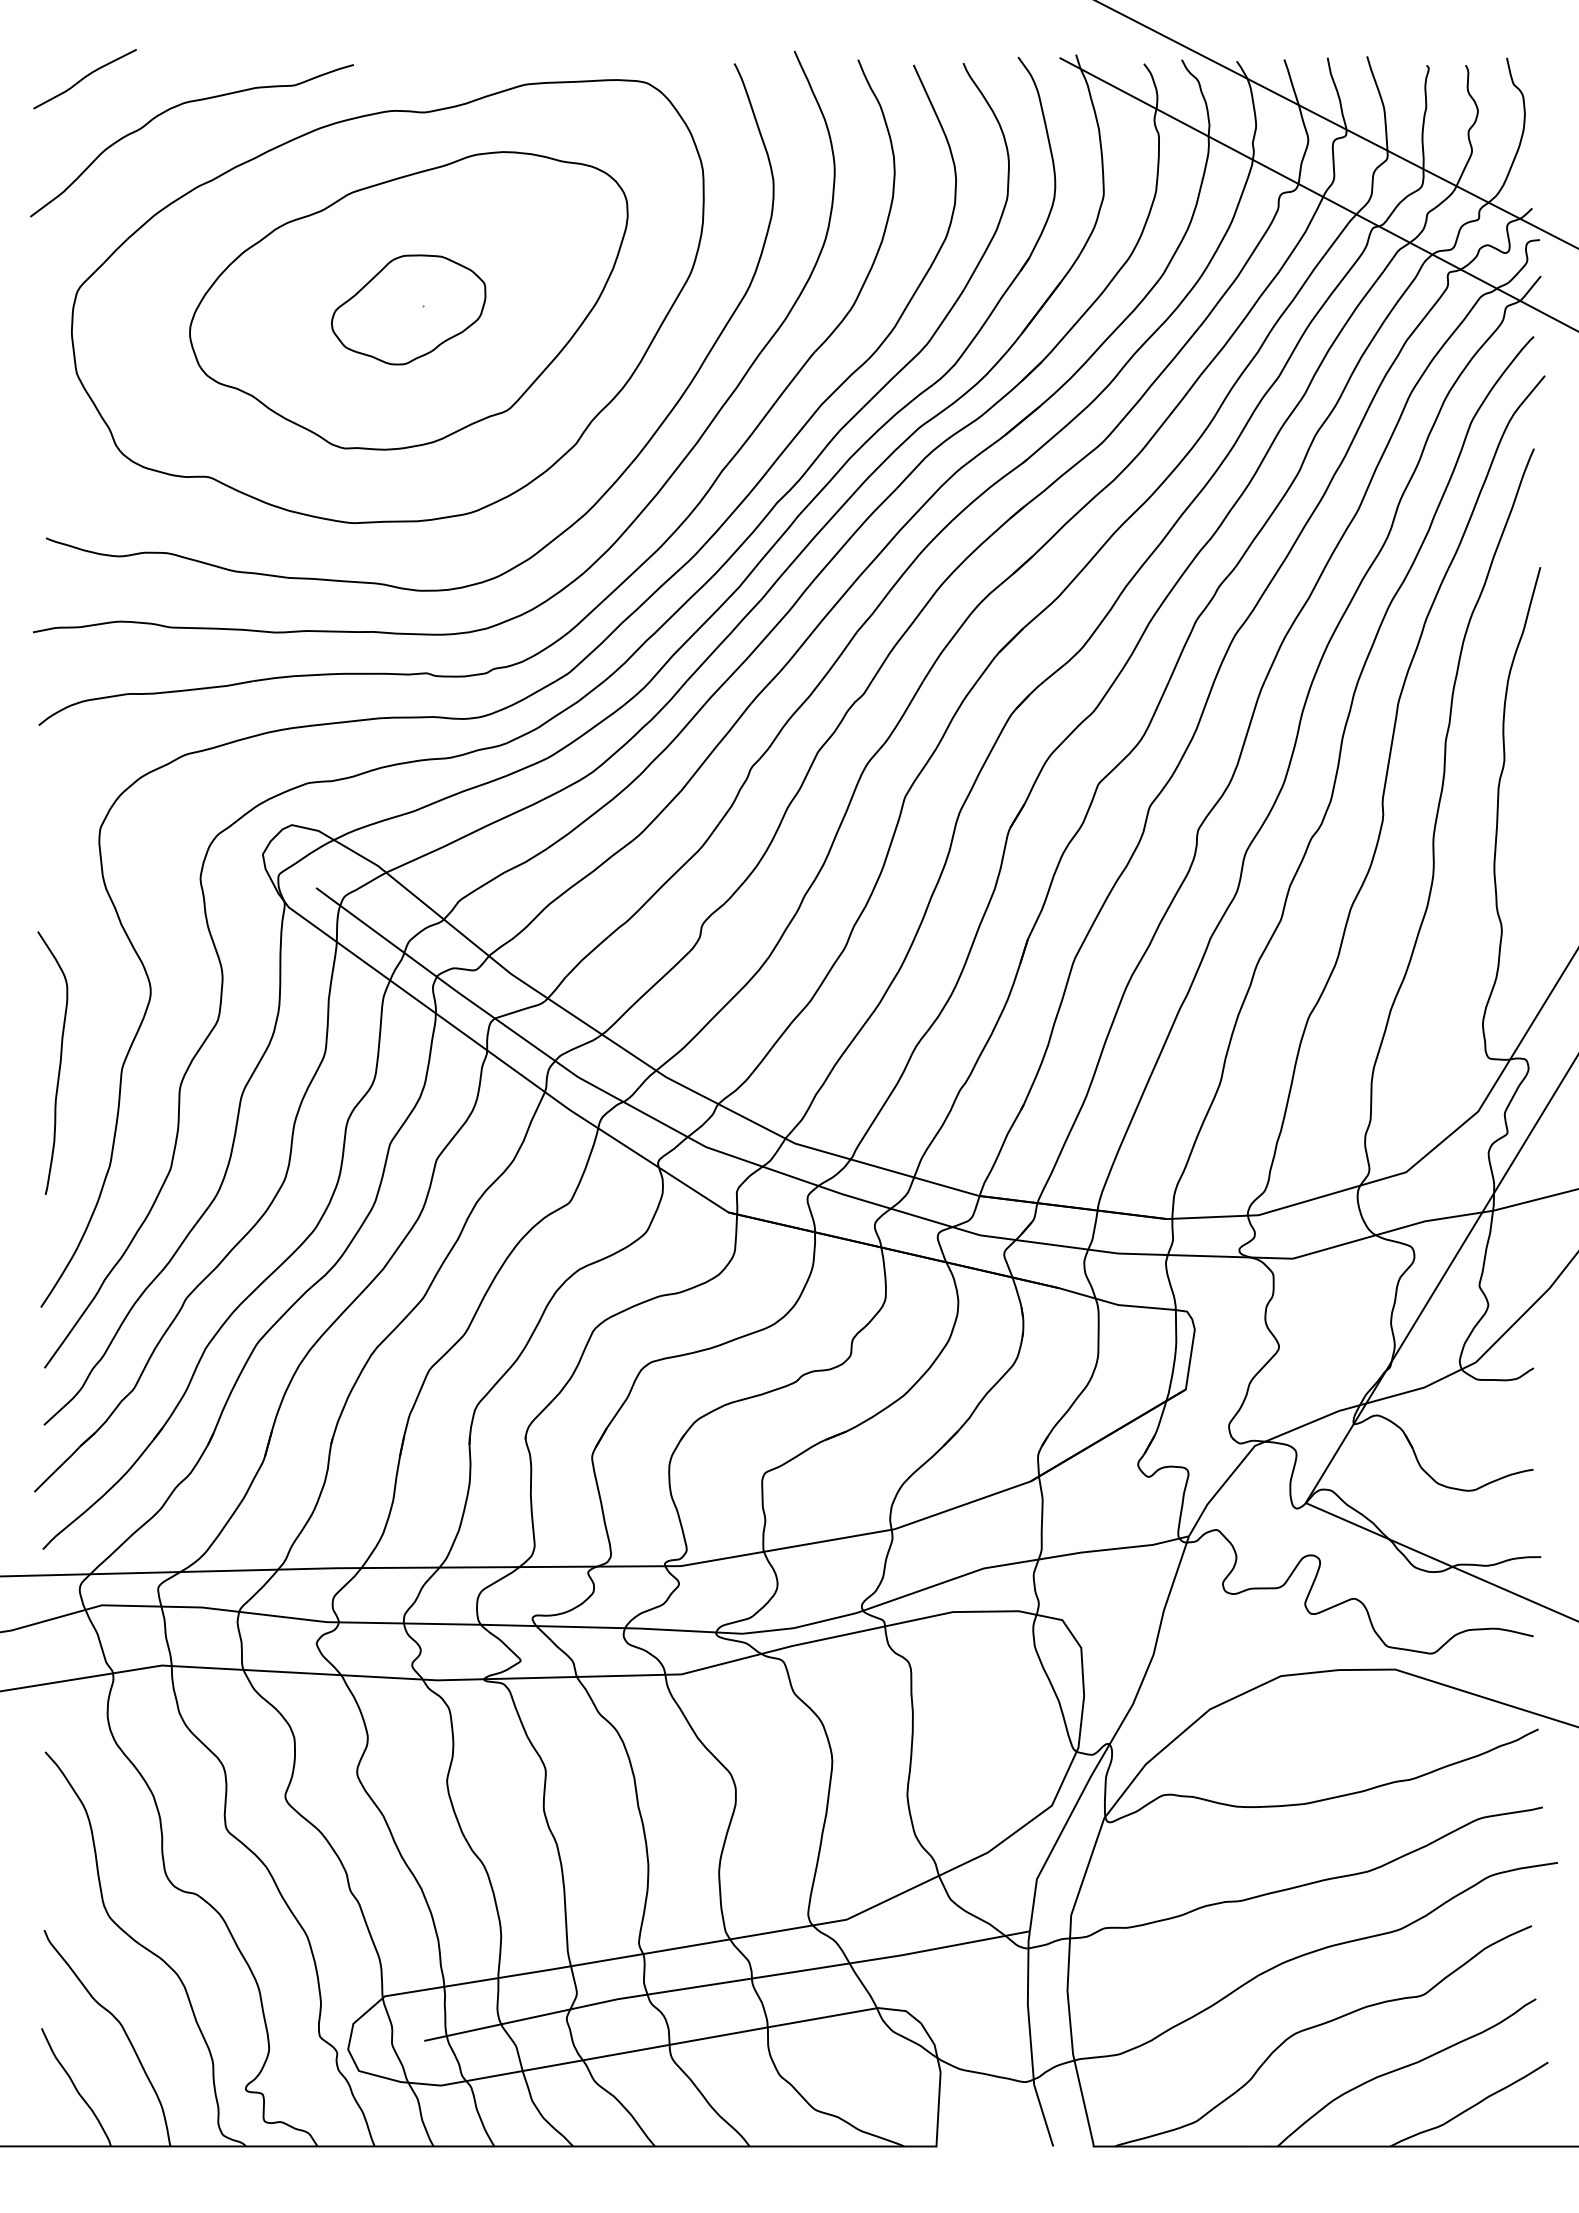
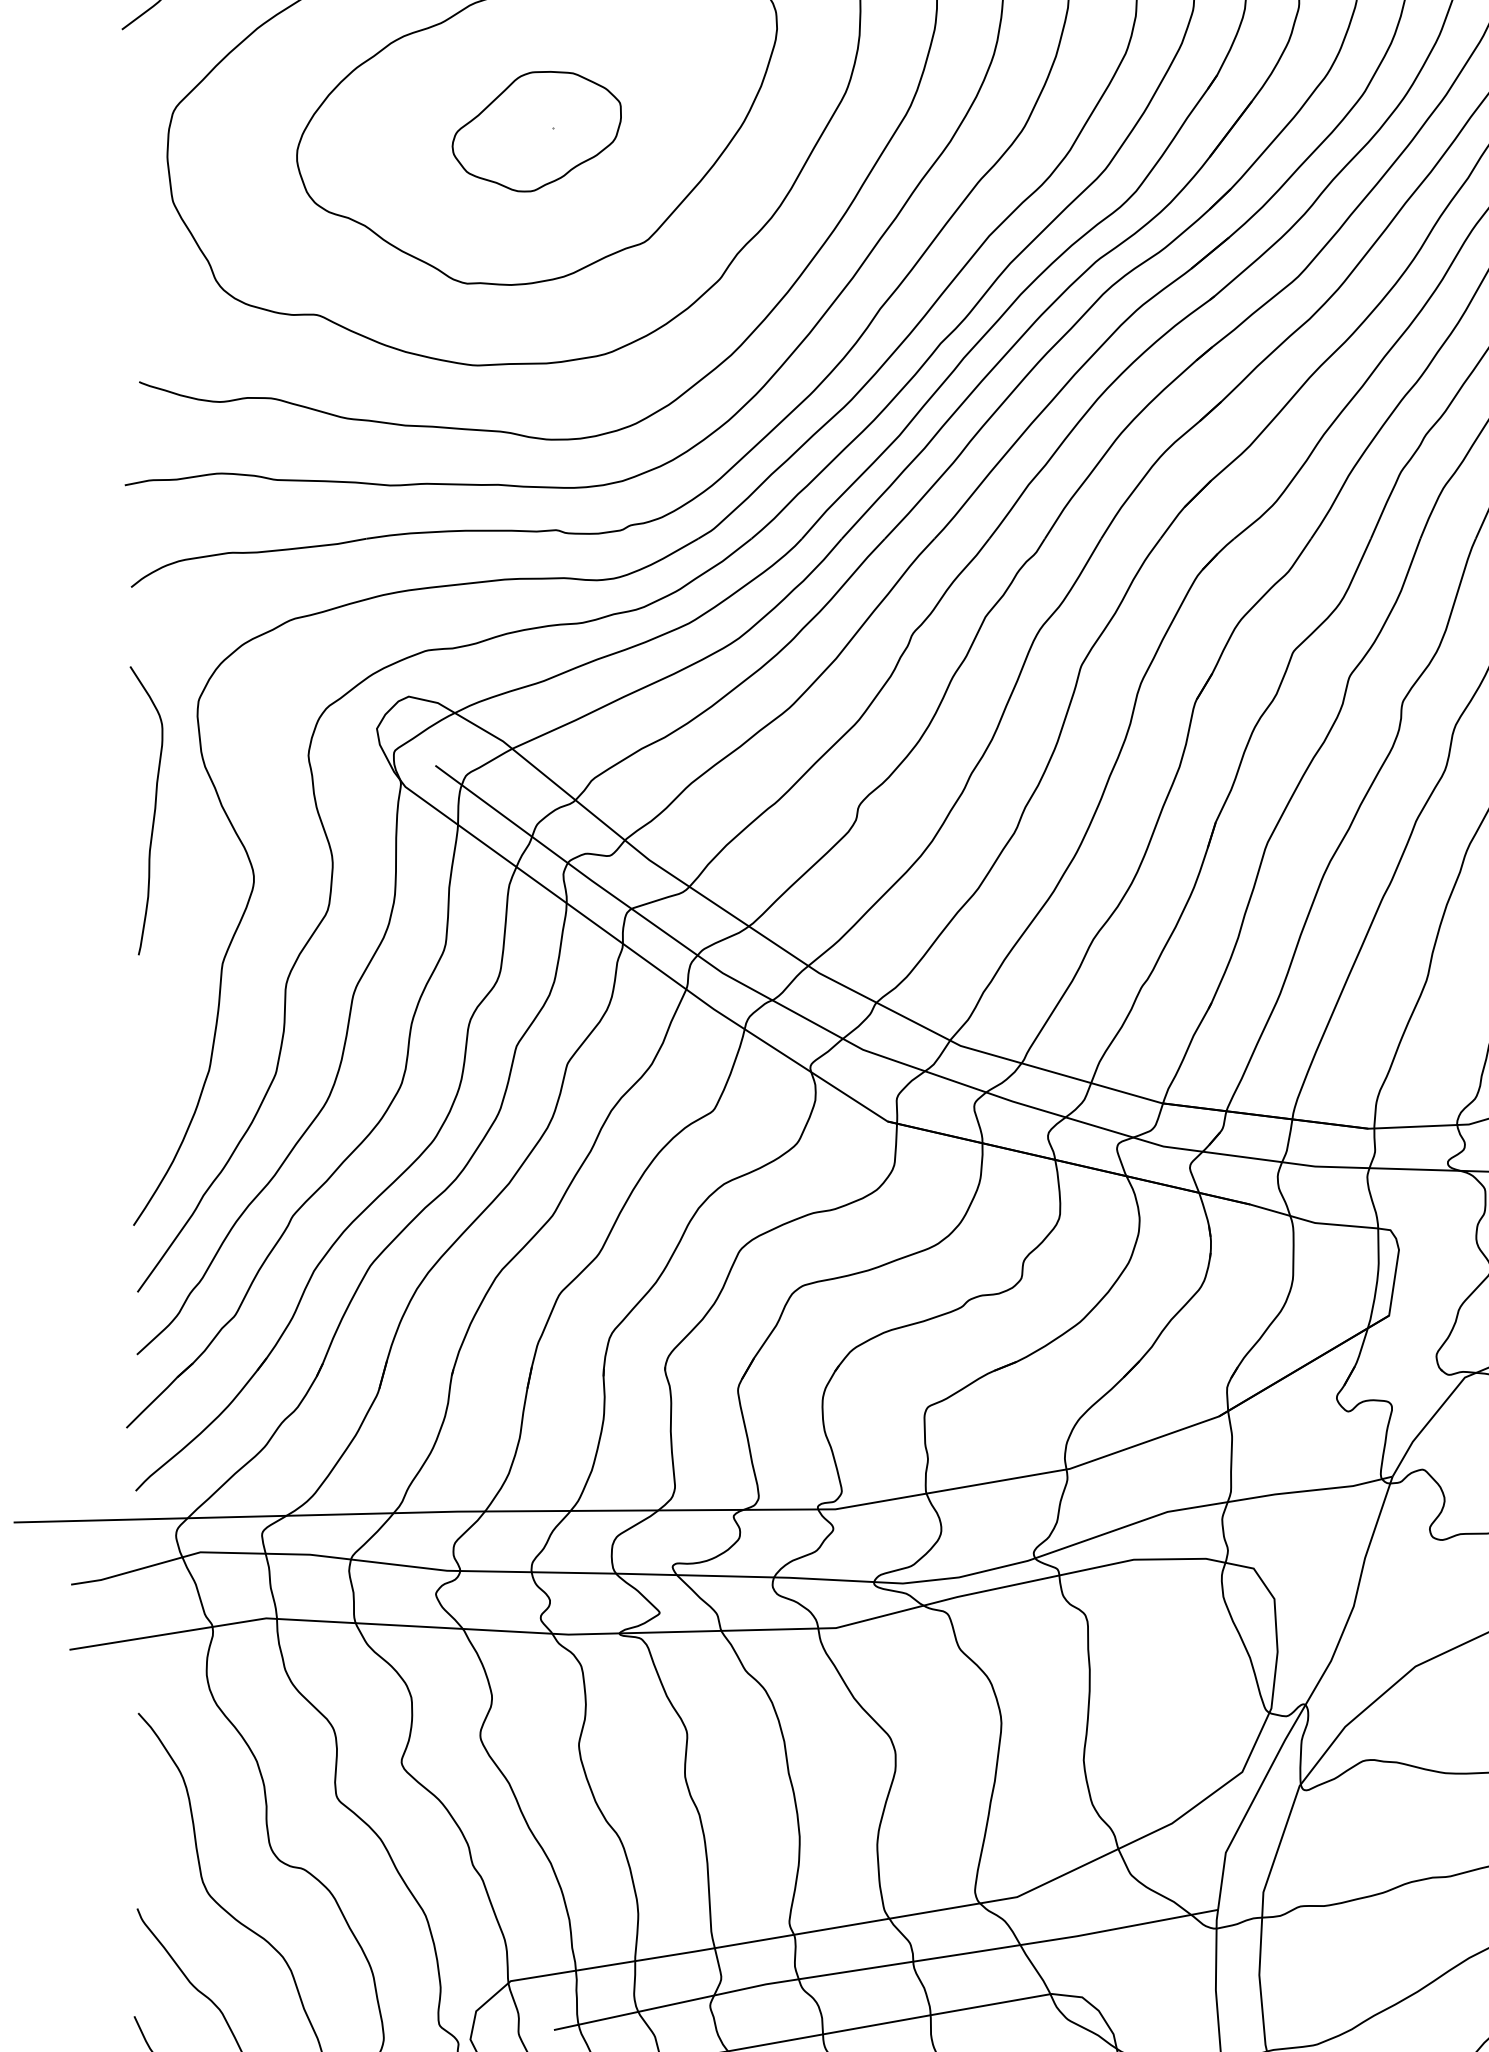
curve: (59, 1062) -> (153, 810), moved

